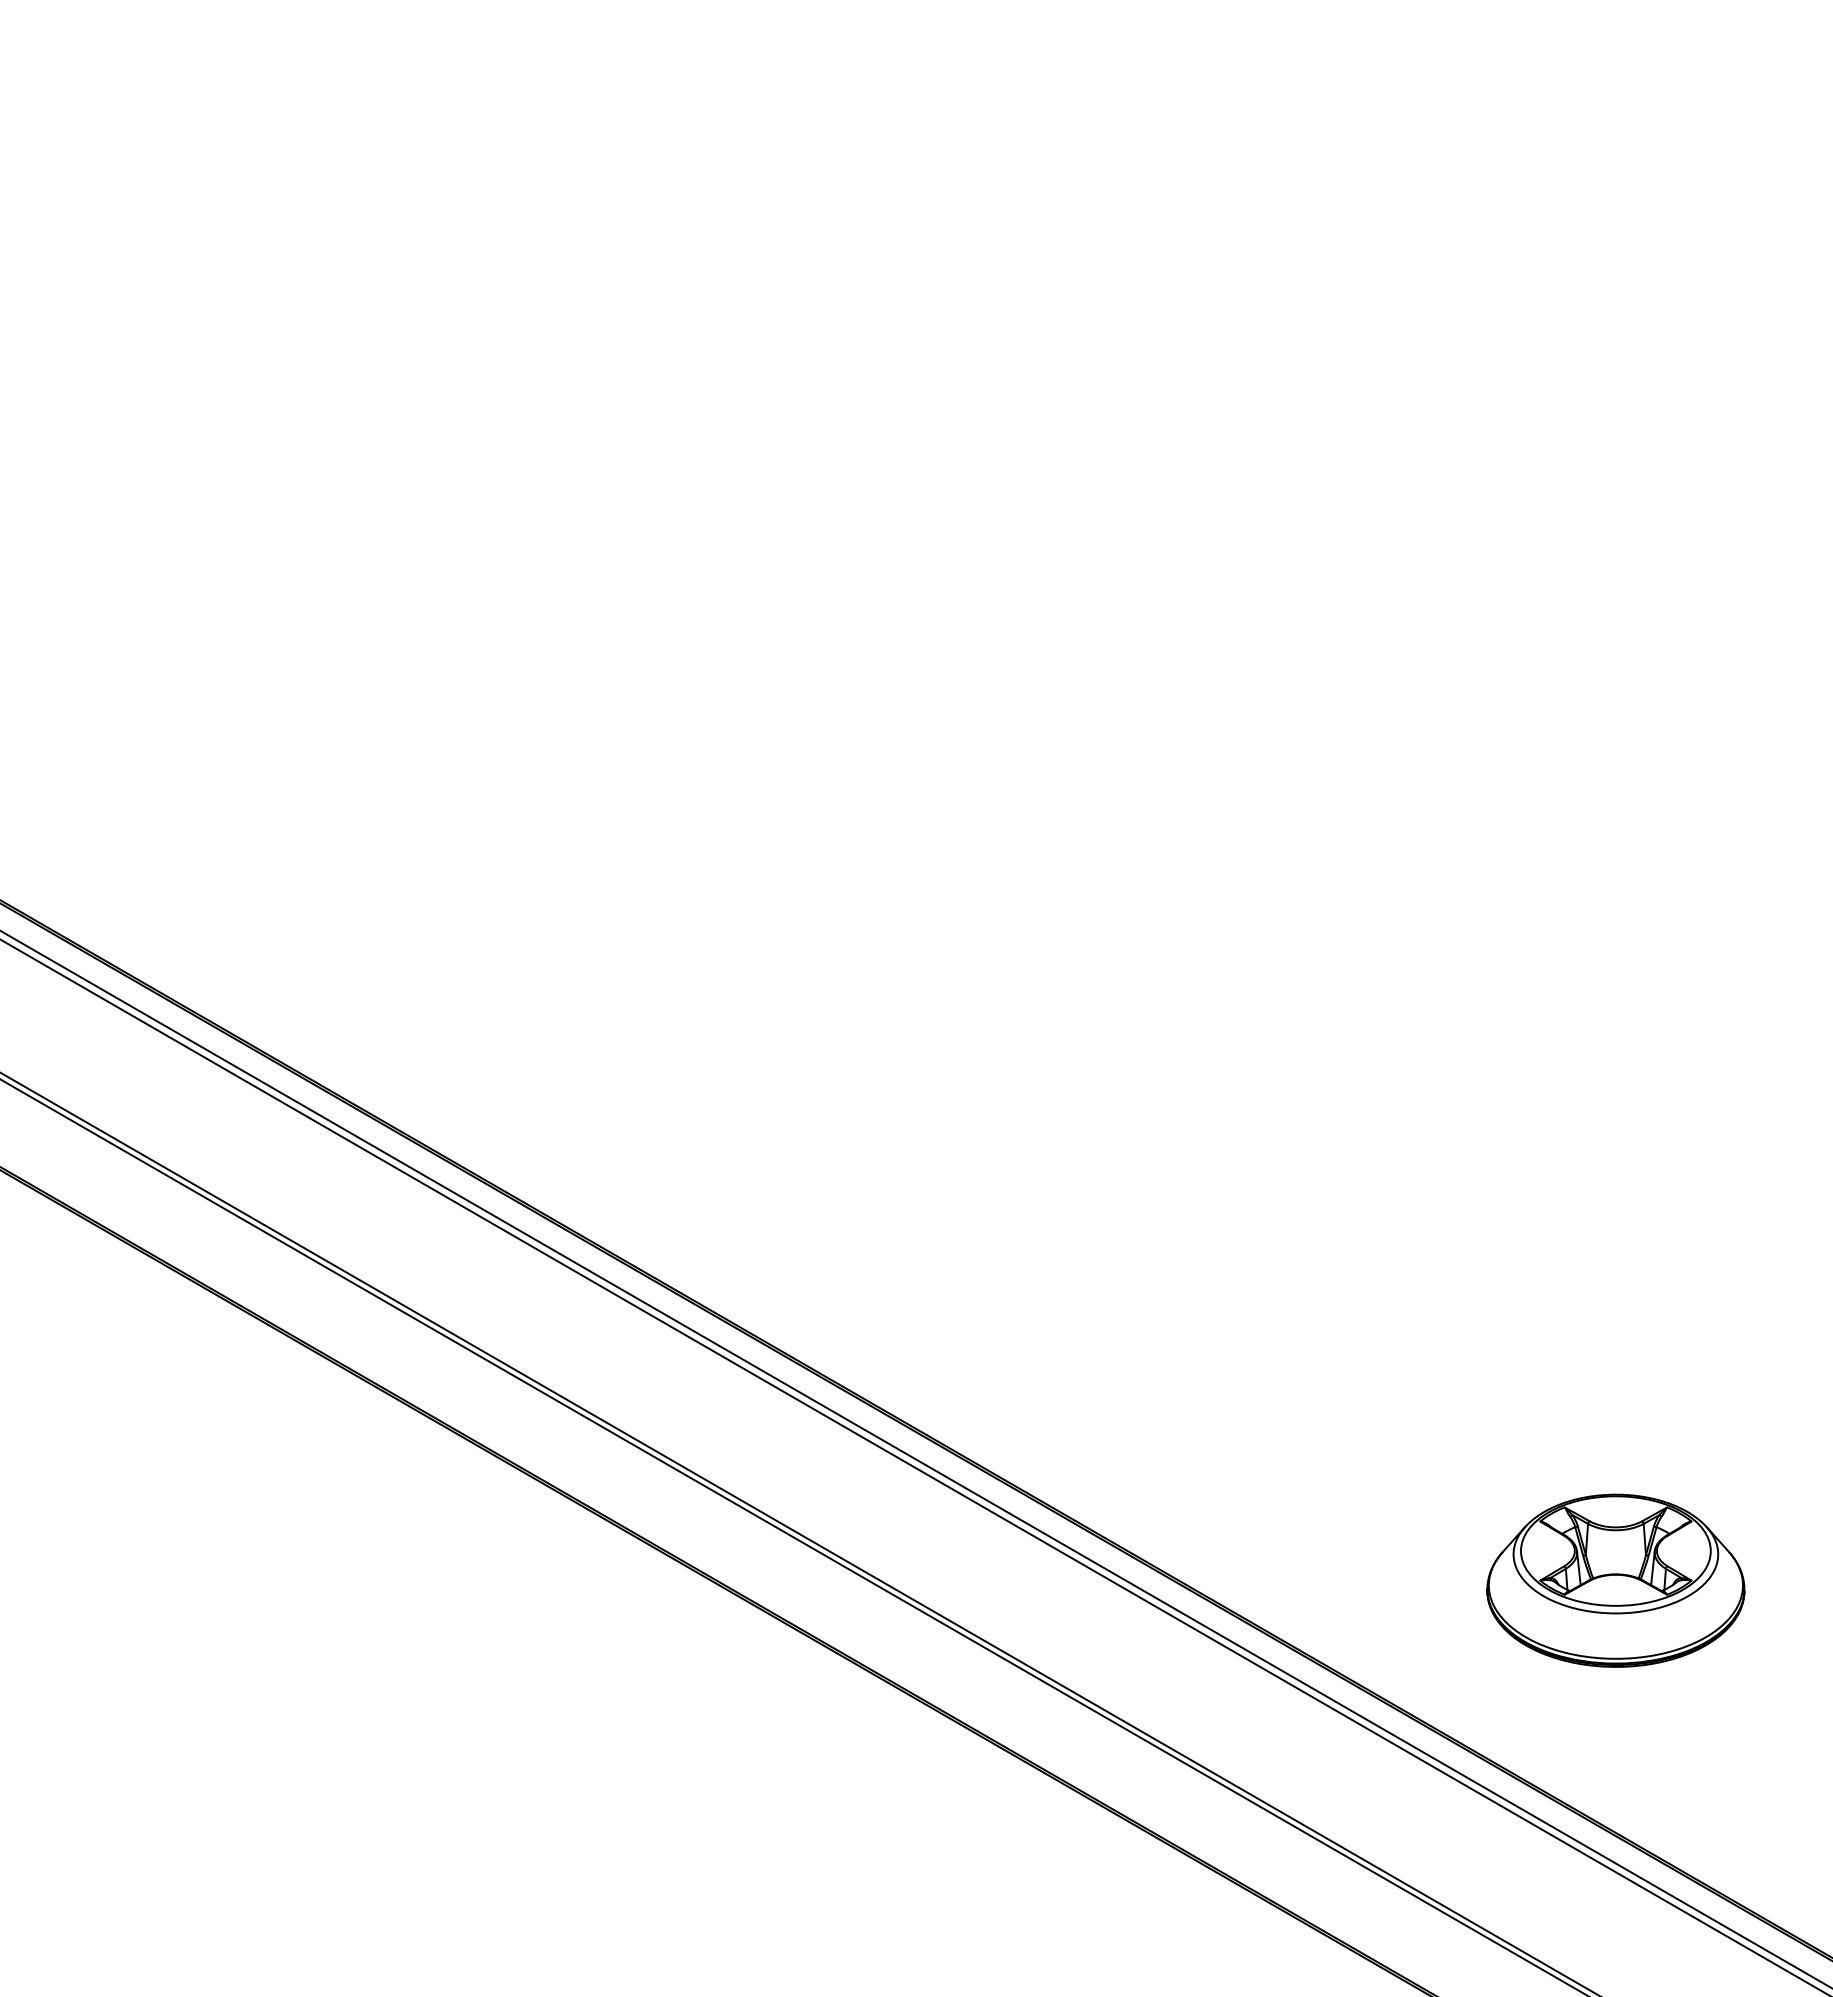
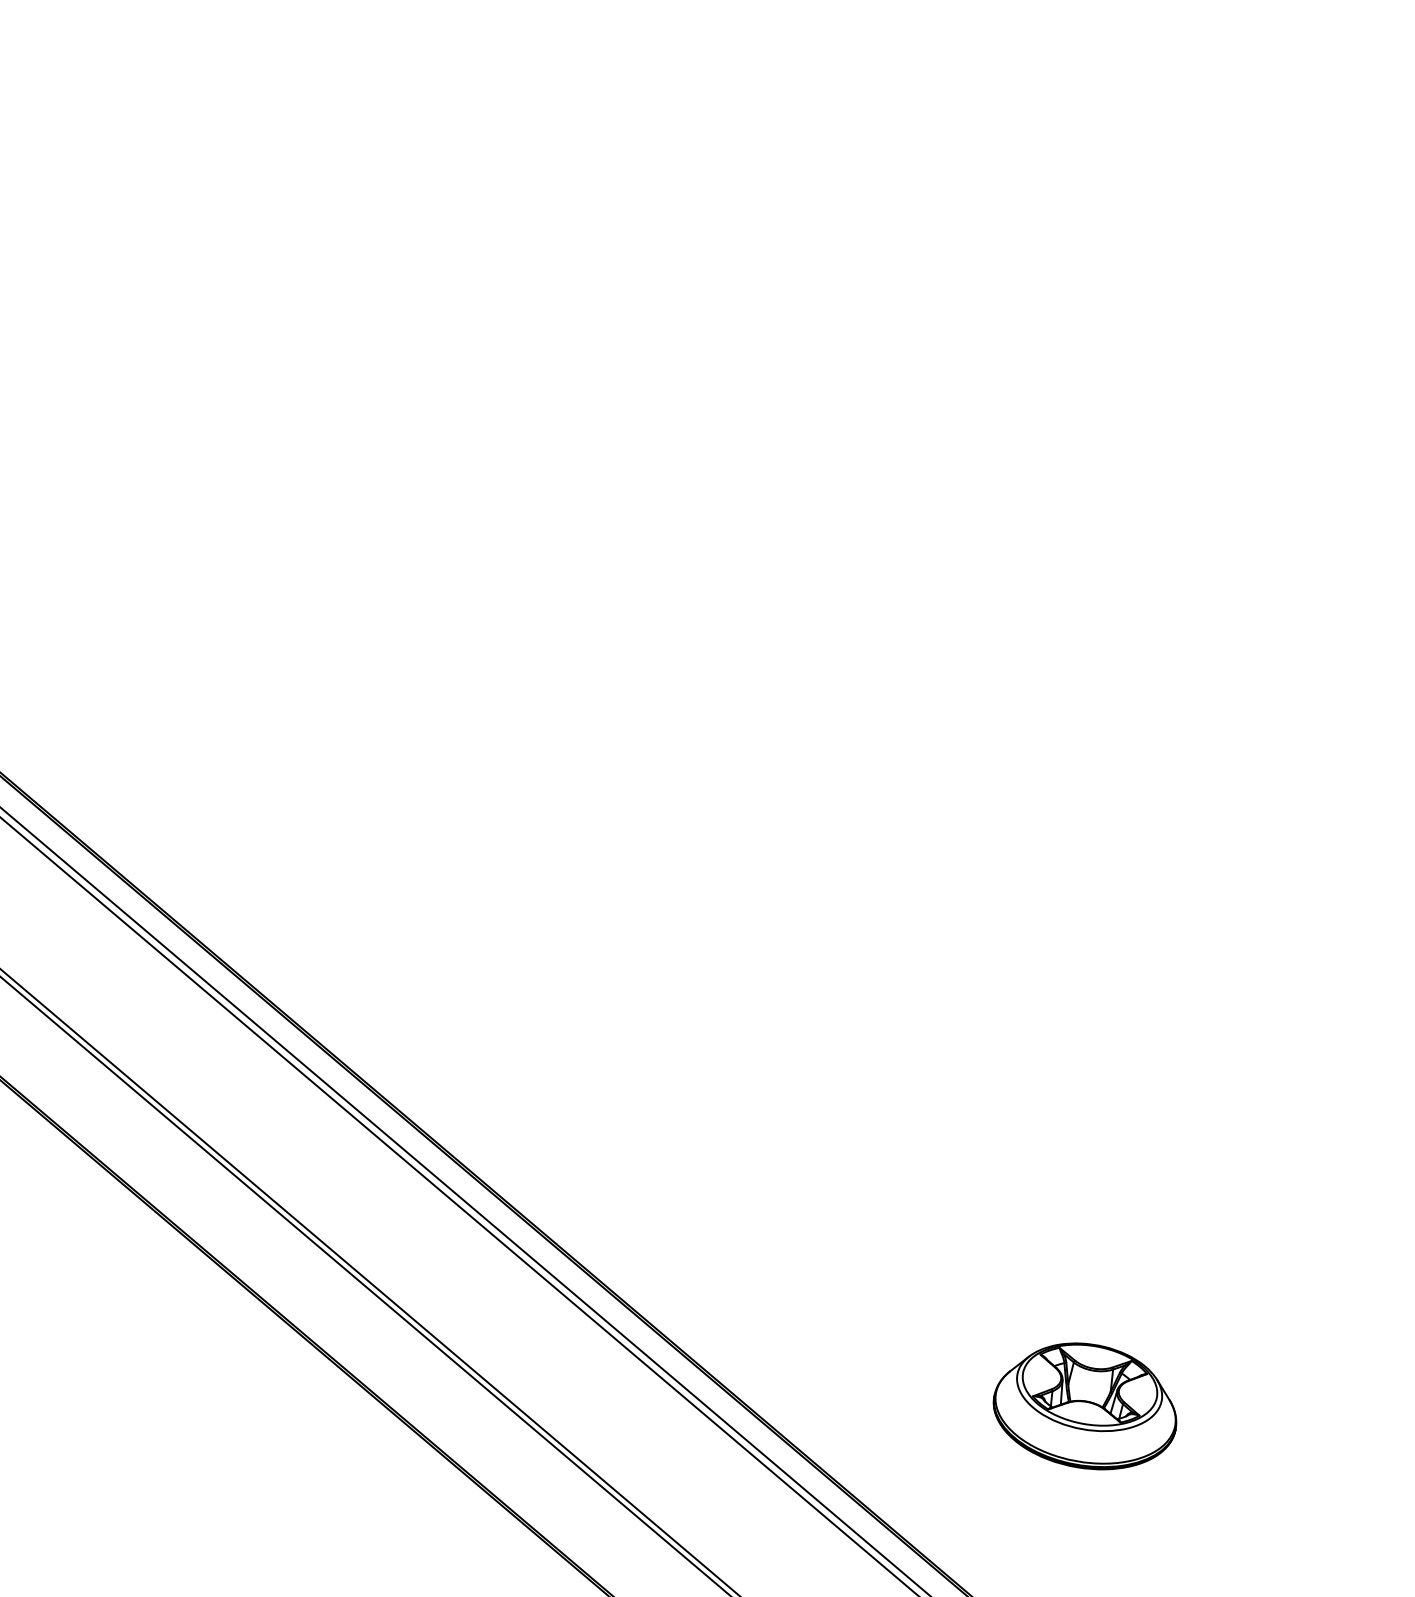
part: (1615, 1580) -> (1085, 1405), size x0.71

